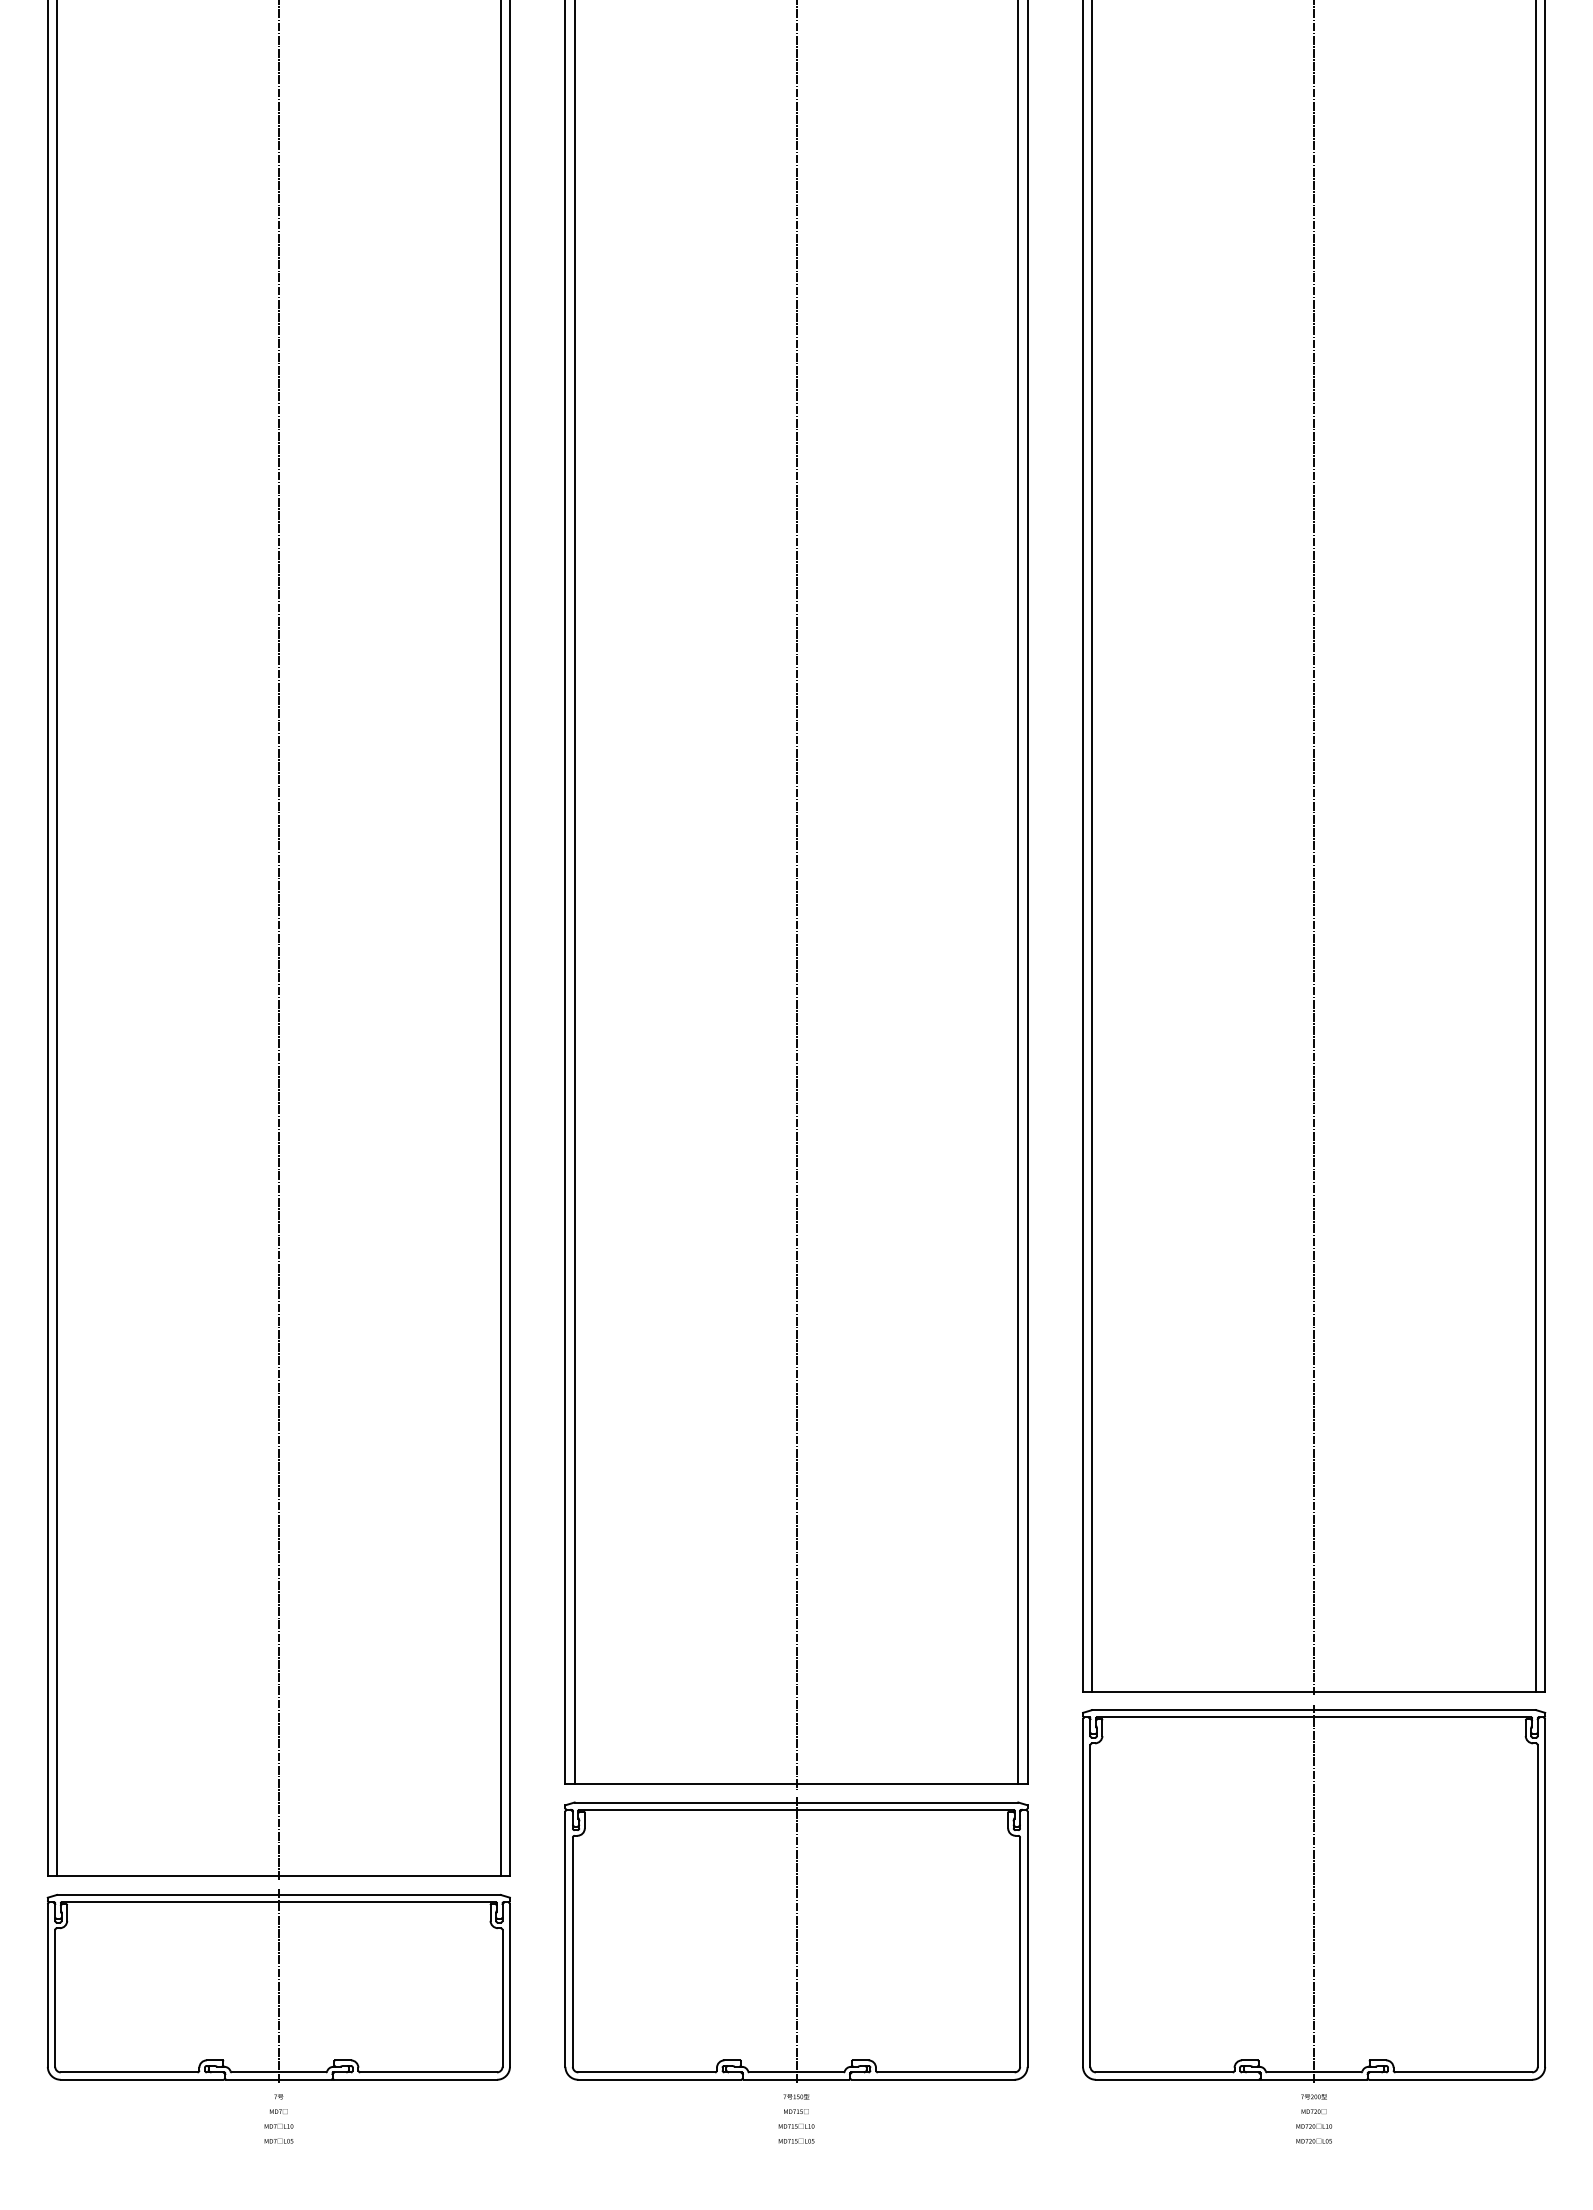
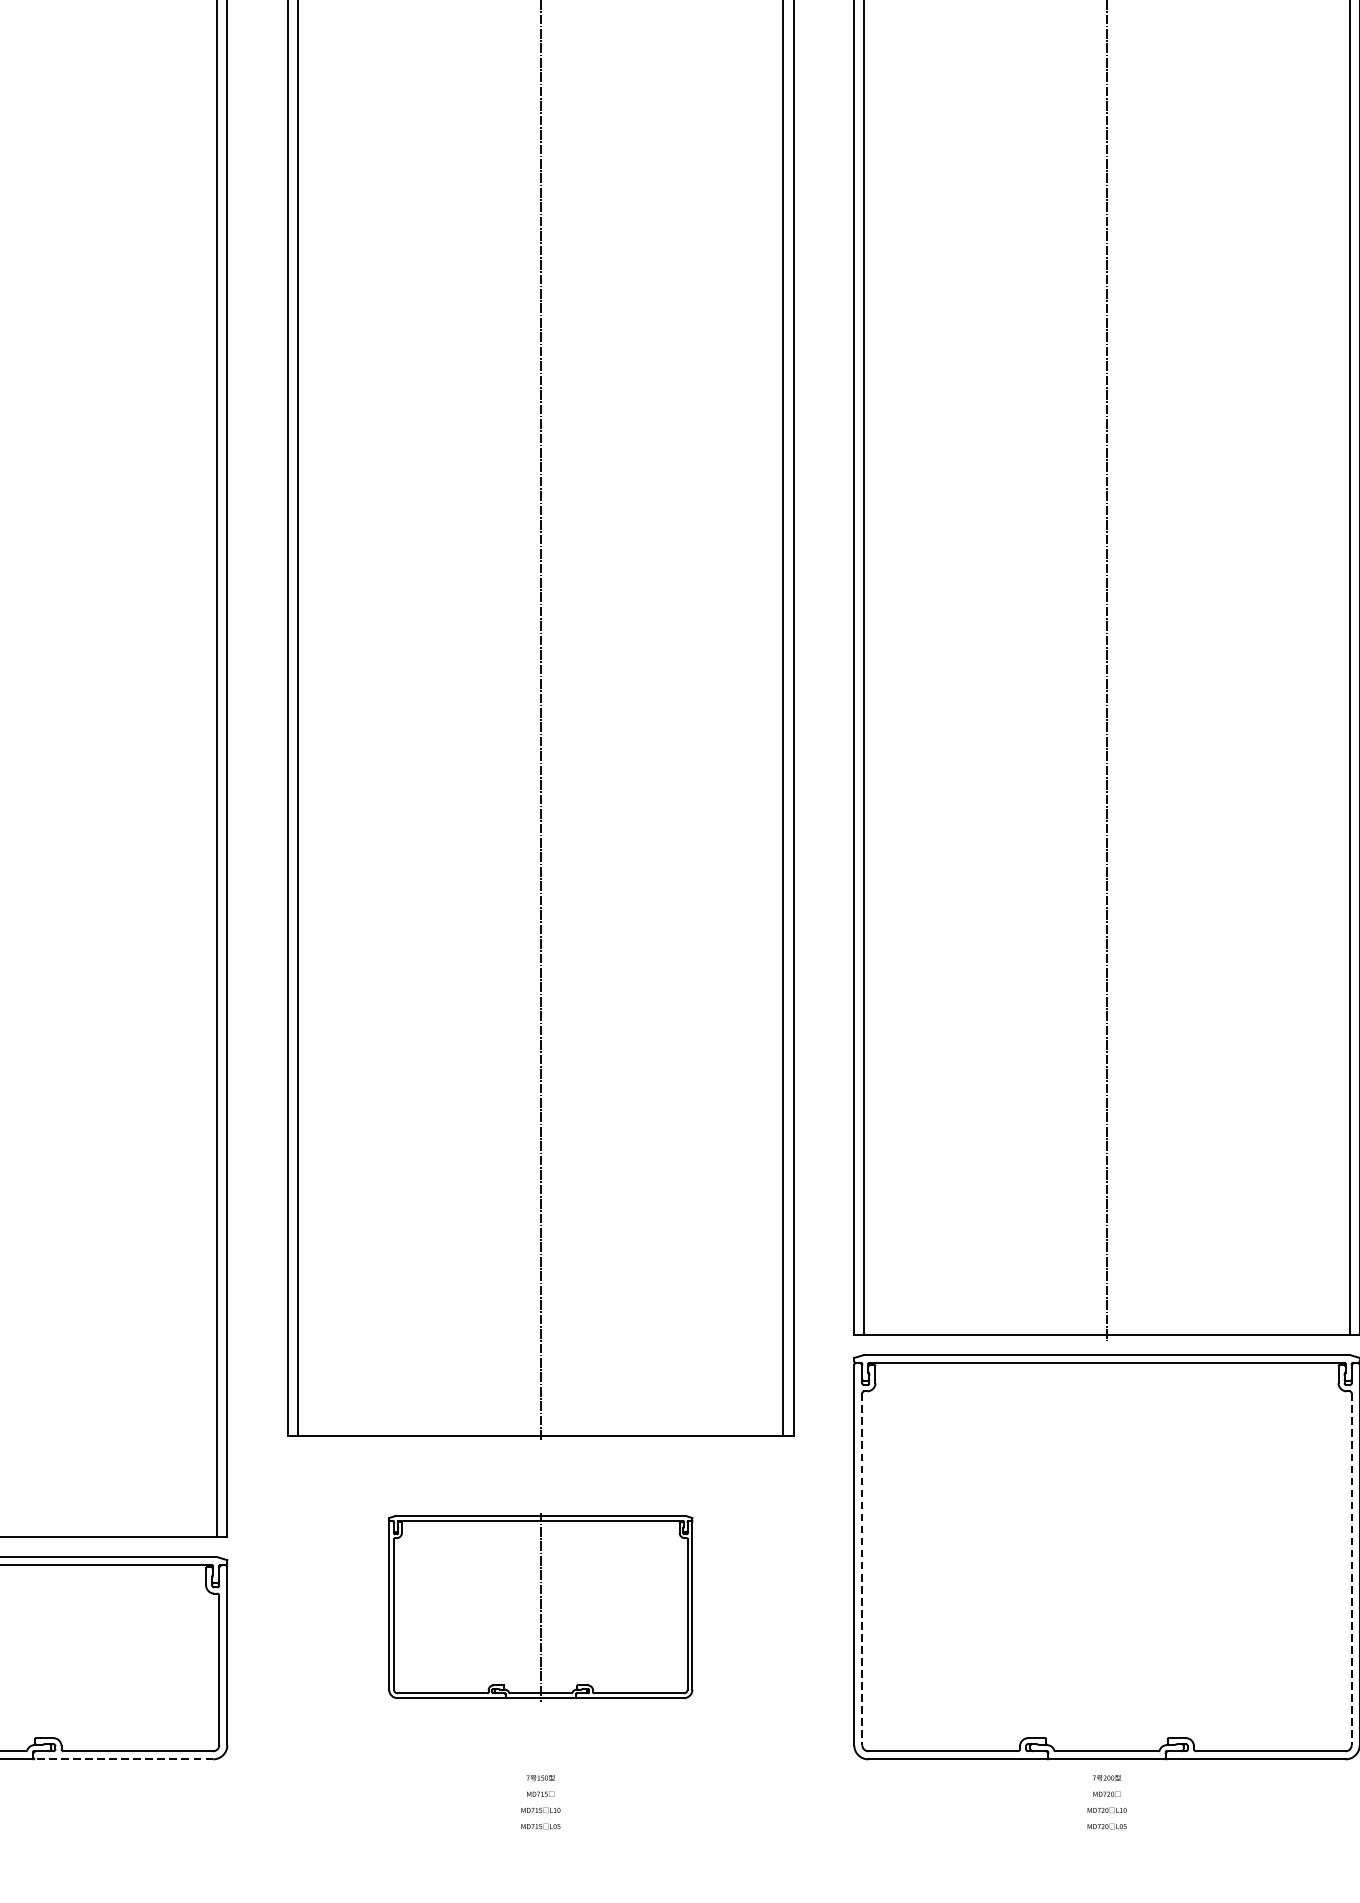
line: (1314, 1894) -> (1107, 1556), removed
line: (1090, 1906) -> (862, 1569), solid -> dashed
line: (1537, 1906) -> (1351, 1569), solid -> dashed
part: (796, 1939) -> (540, 1605), size x0.6
line: (415, 2079) -> (124, 1759), solid -> dashed

